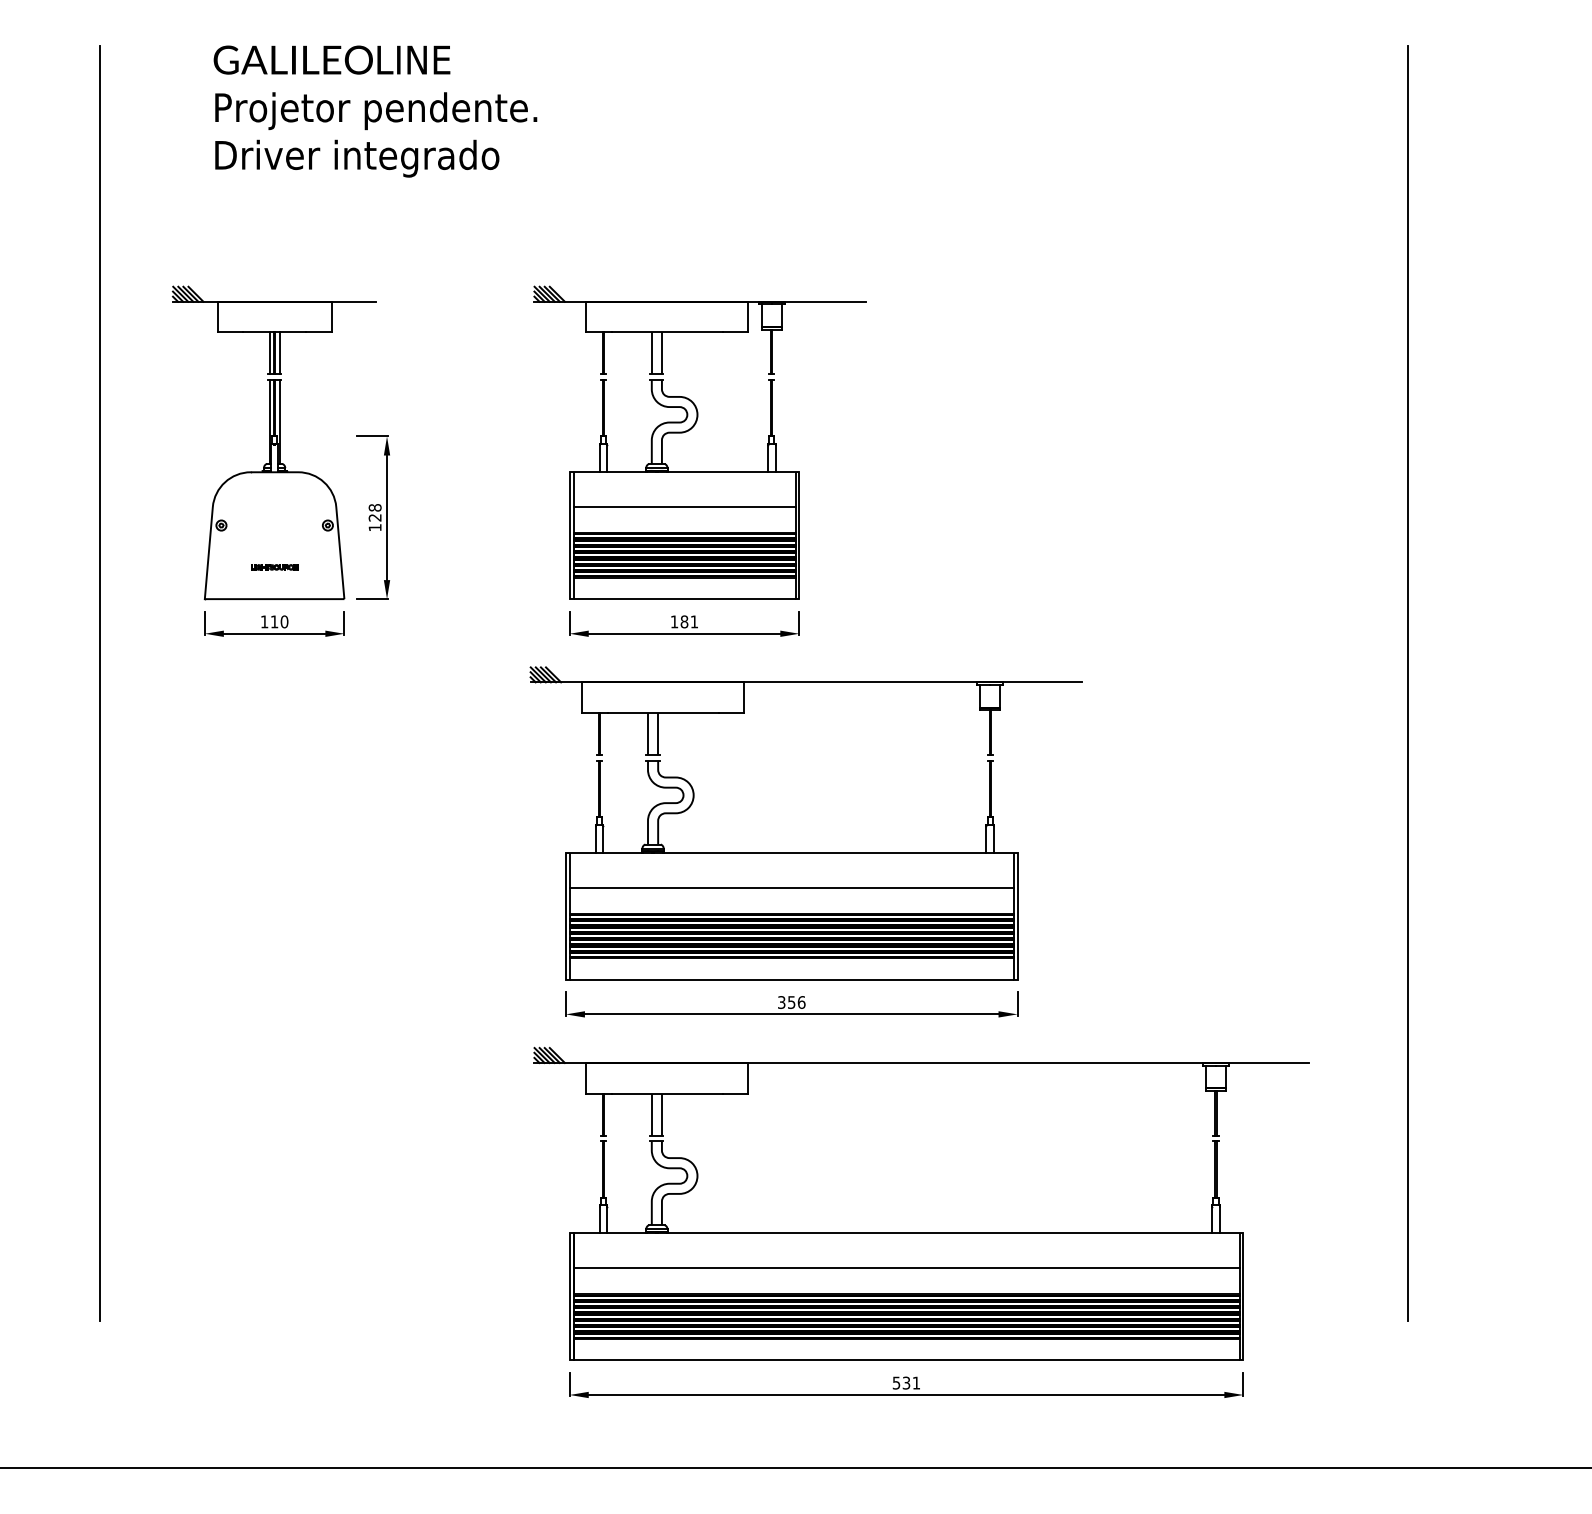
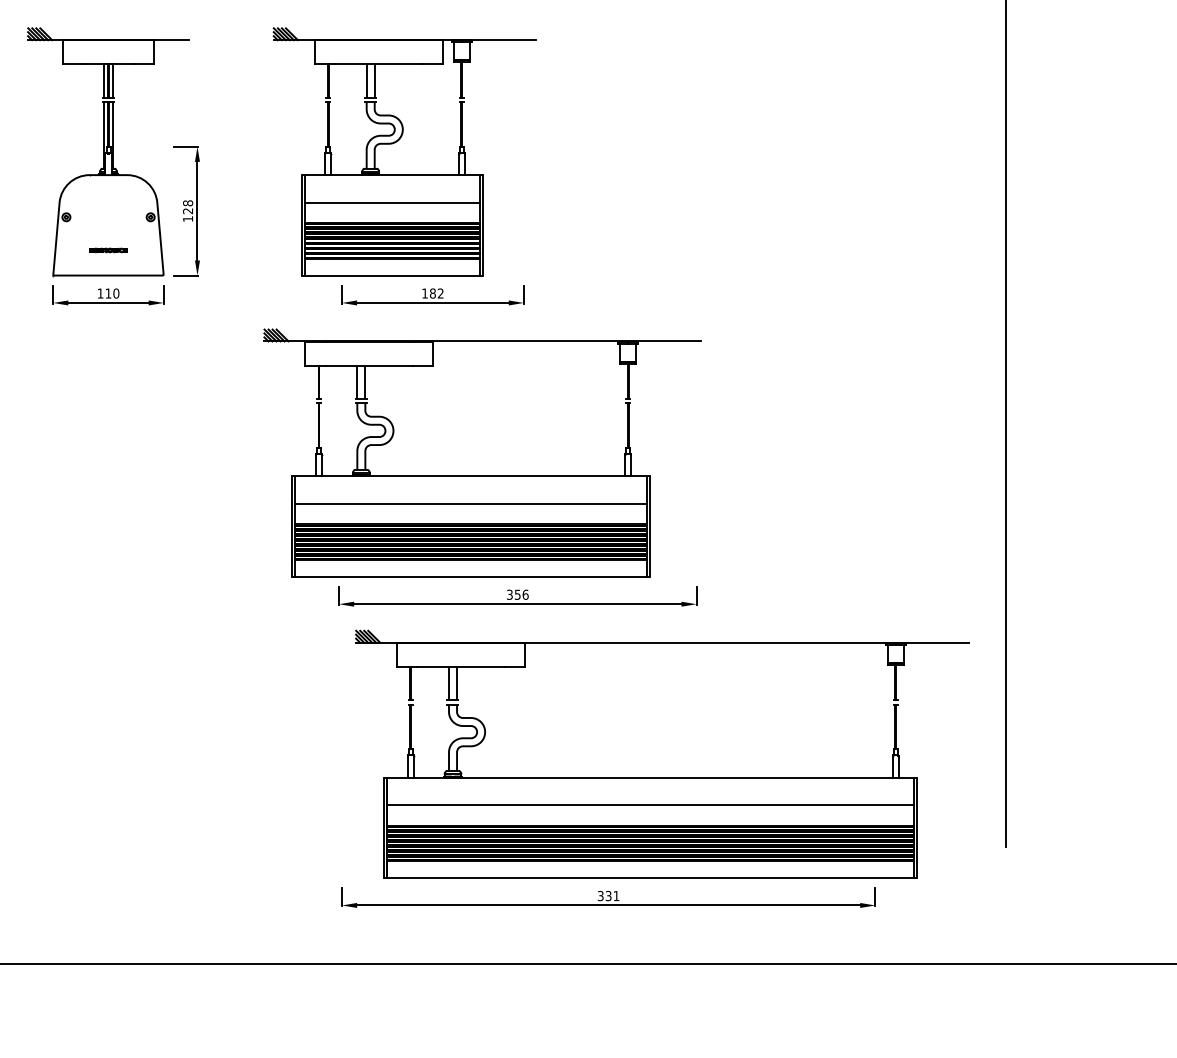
part: (690, 430) -> (397, 142), moved
text: (693, 621) -> (440, 293), 181 -> 182
part: (805, 852) -> (481, 476), moved
part: (921, 1232) -> (662, 776), moved
text: (896, 1382) -> (600, 895), 531 -> 331

